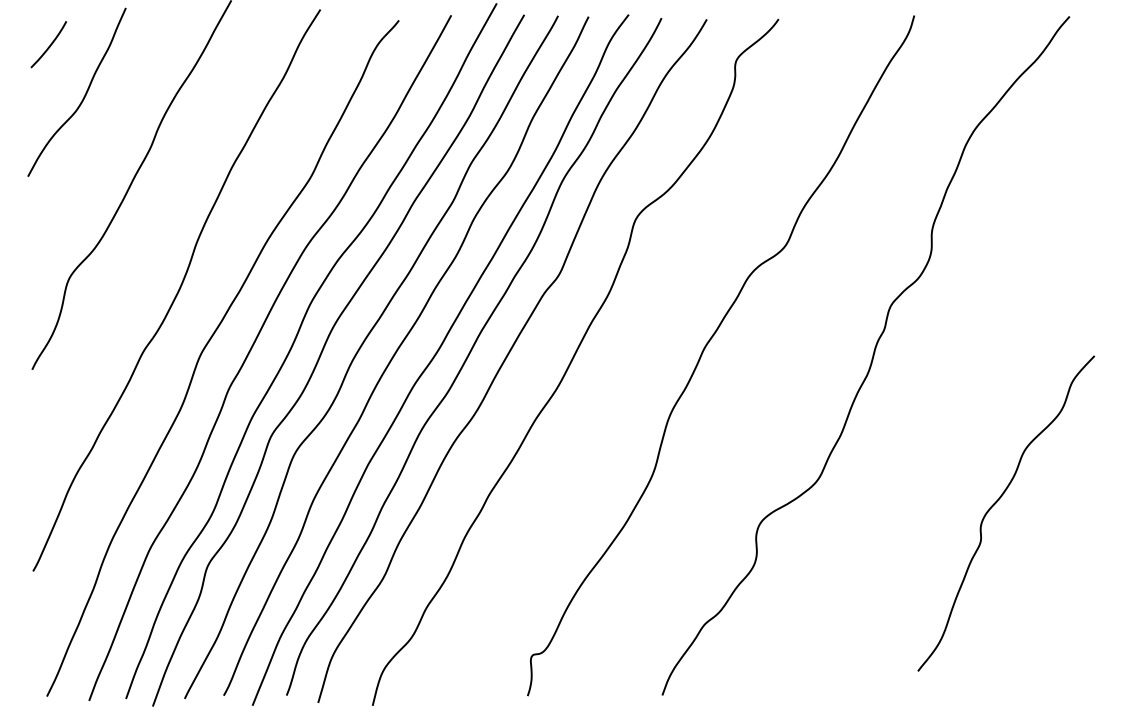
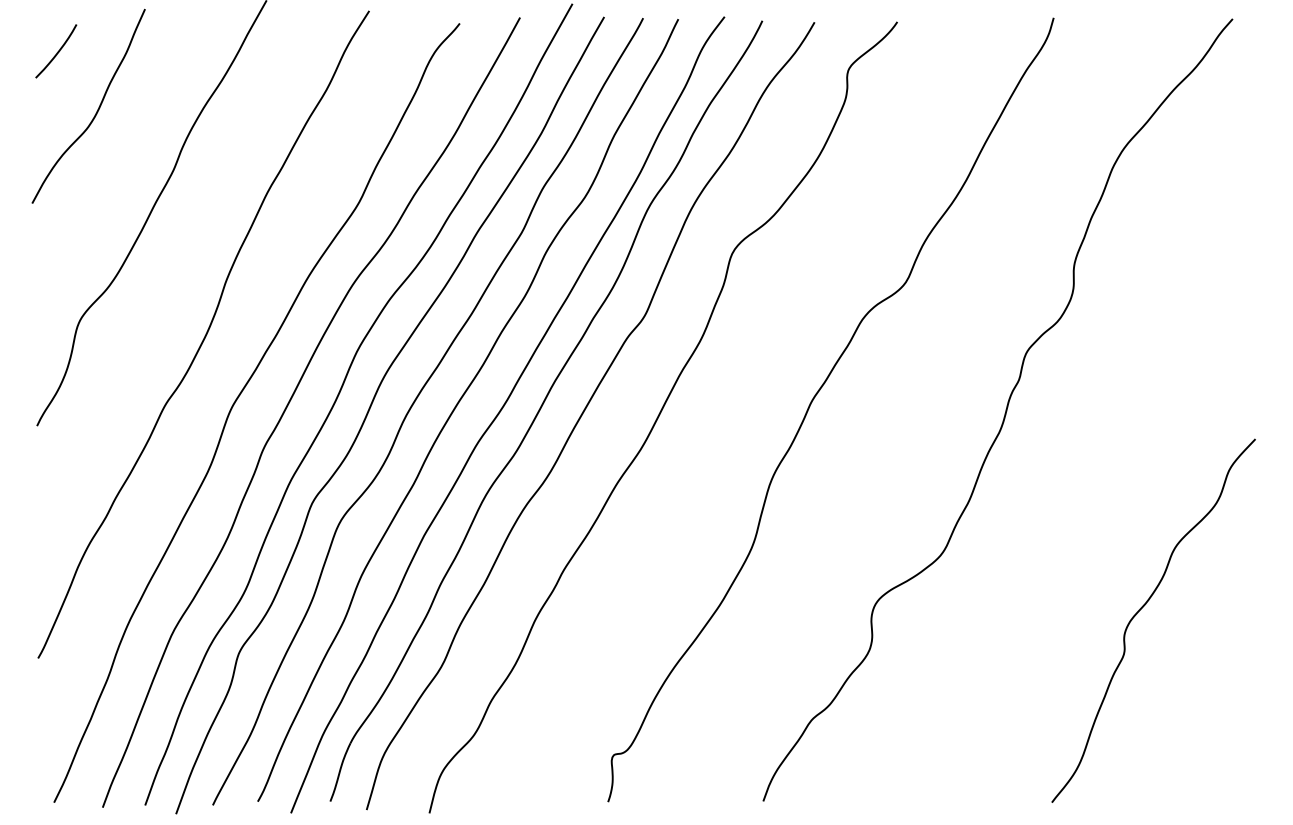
curve: (996, 502) -> (1142, 608), moved

